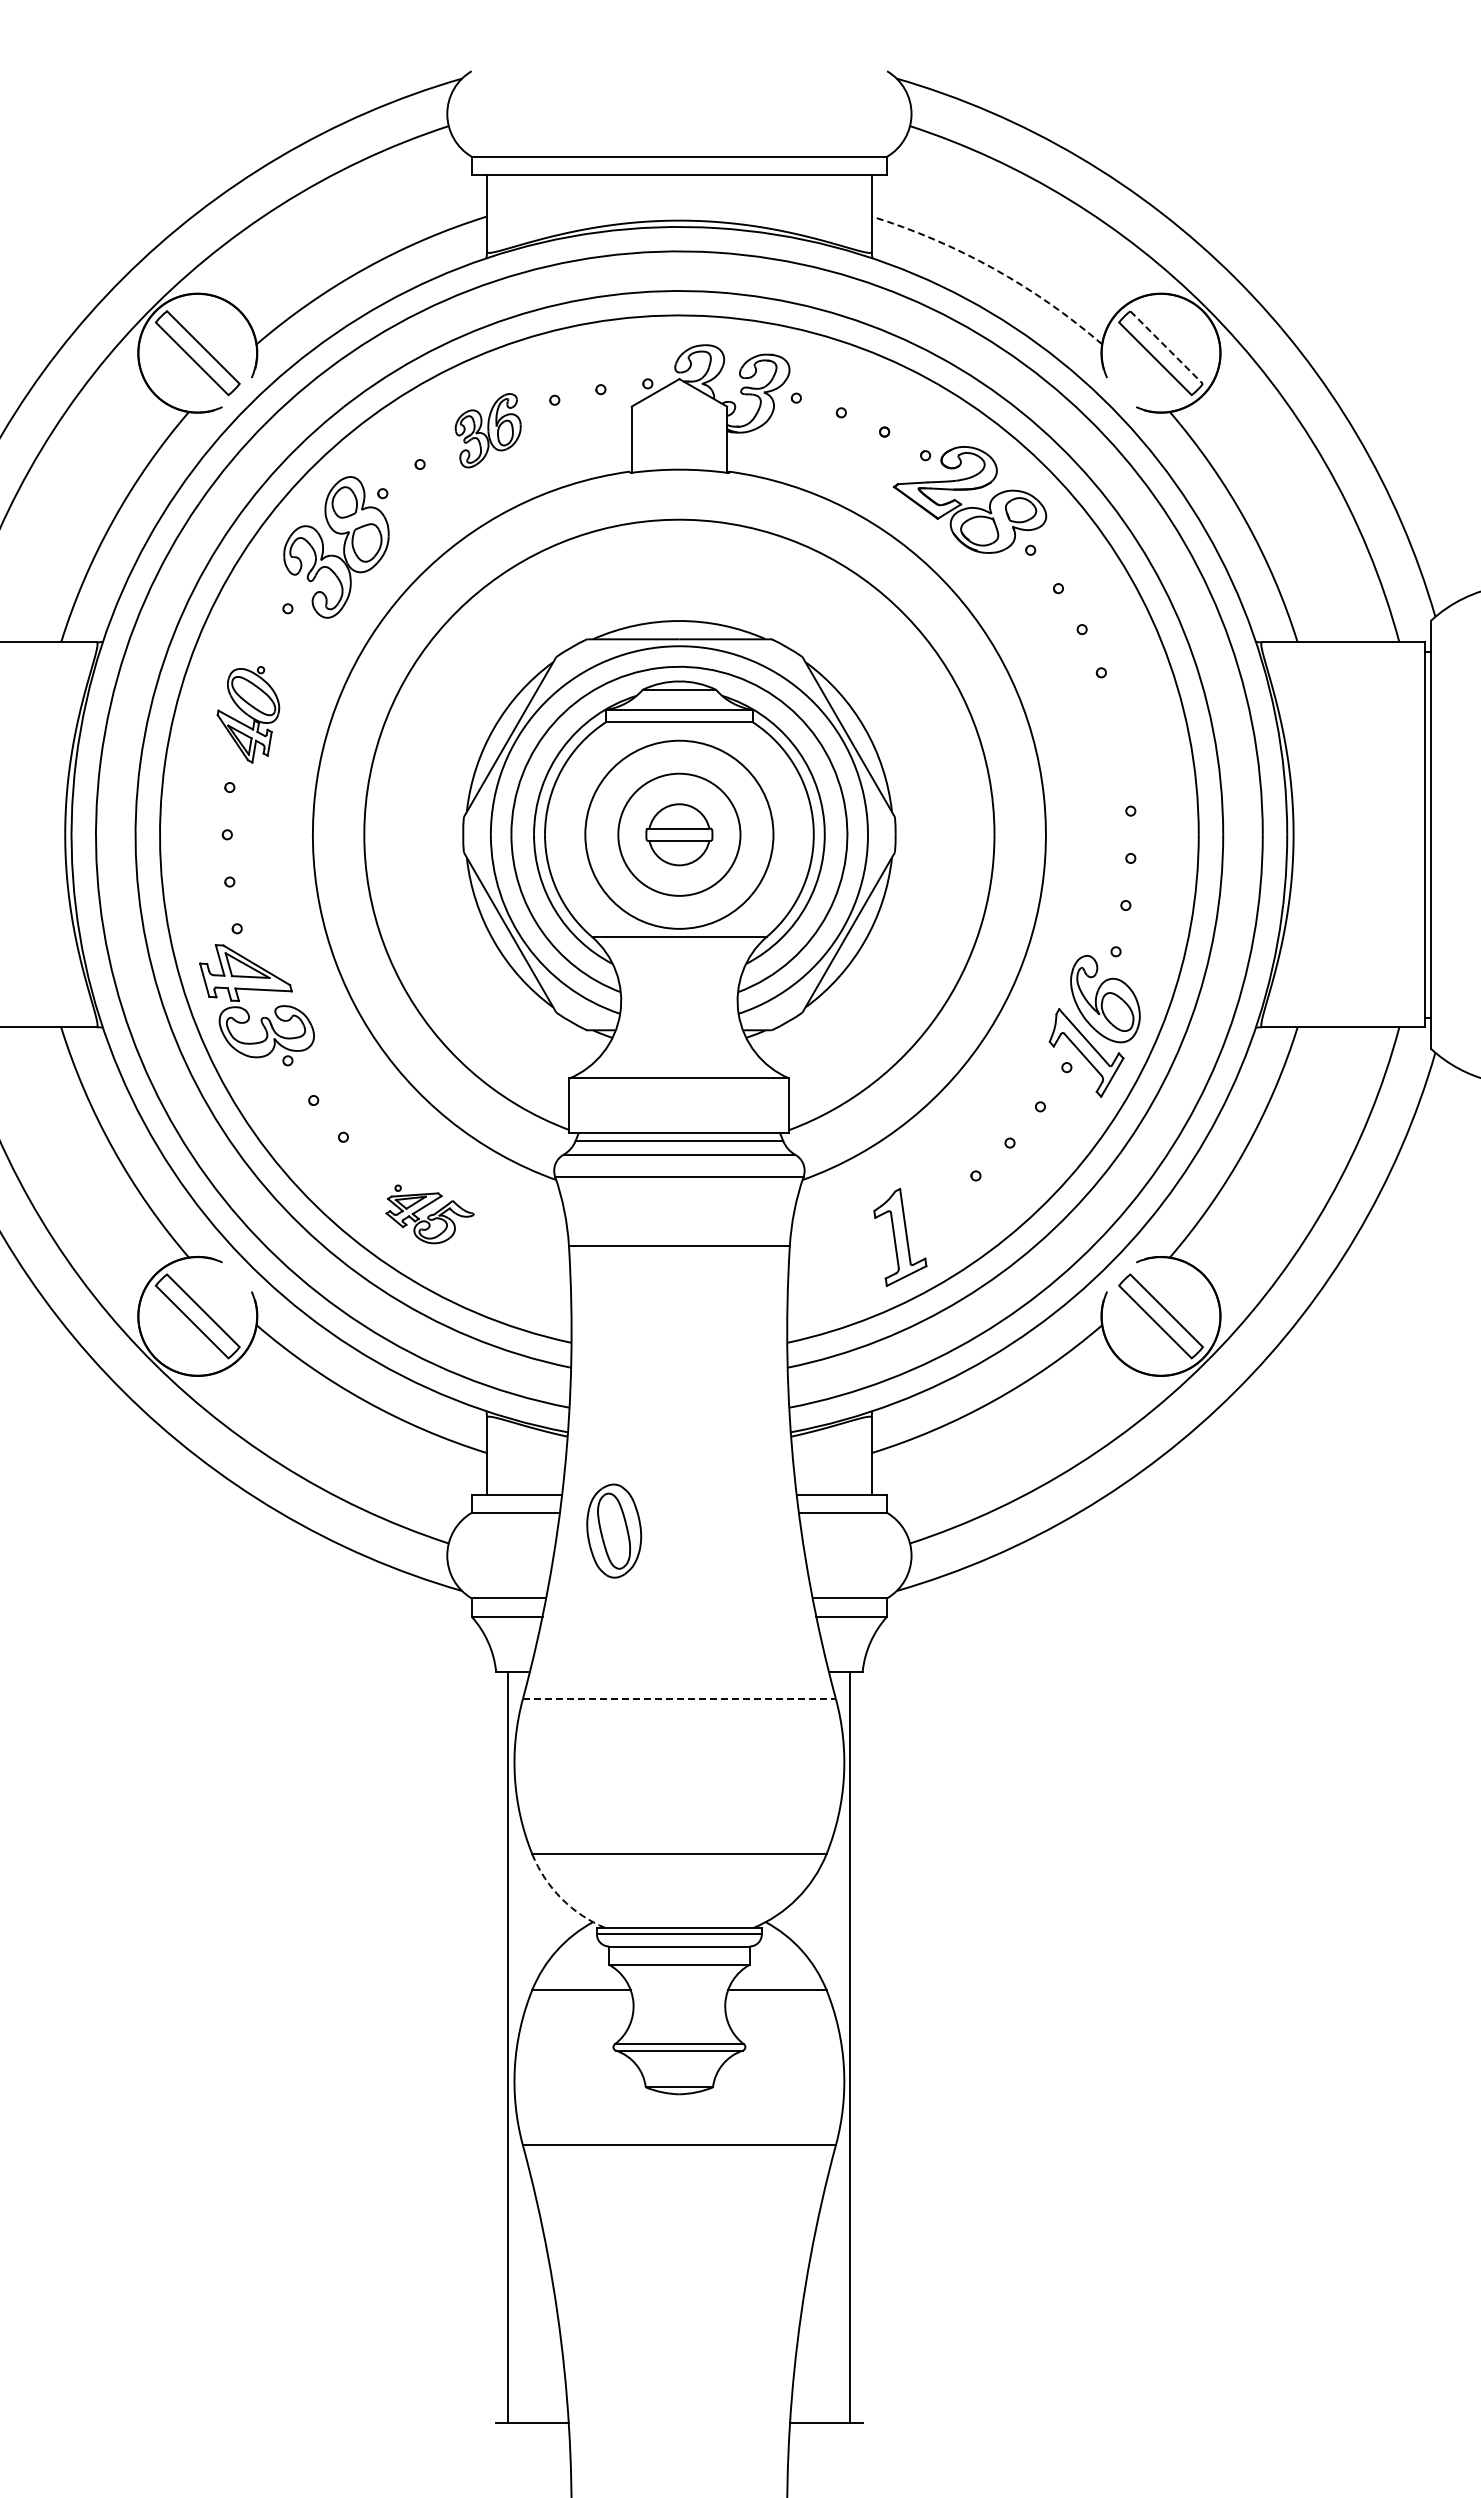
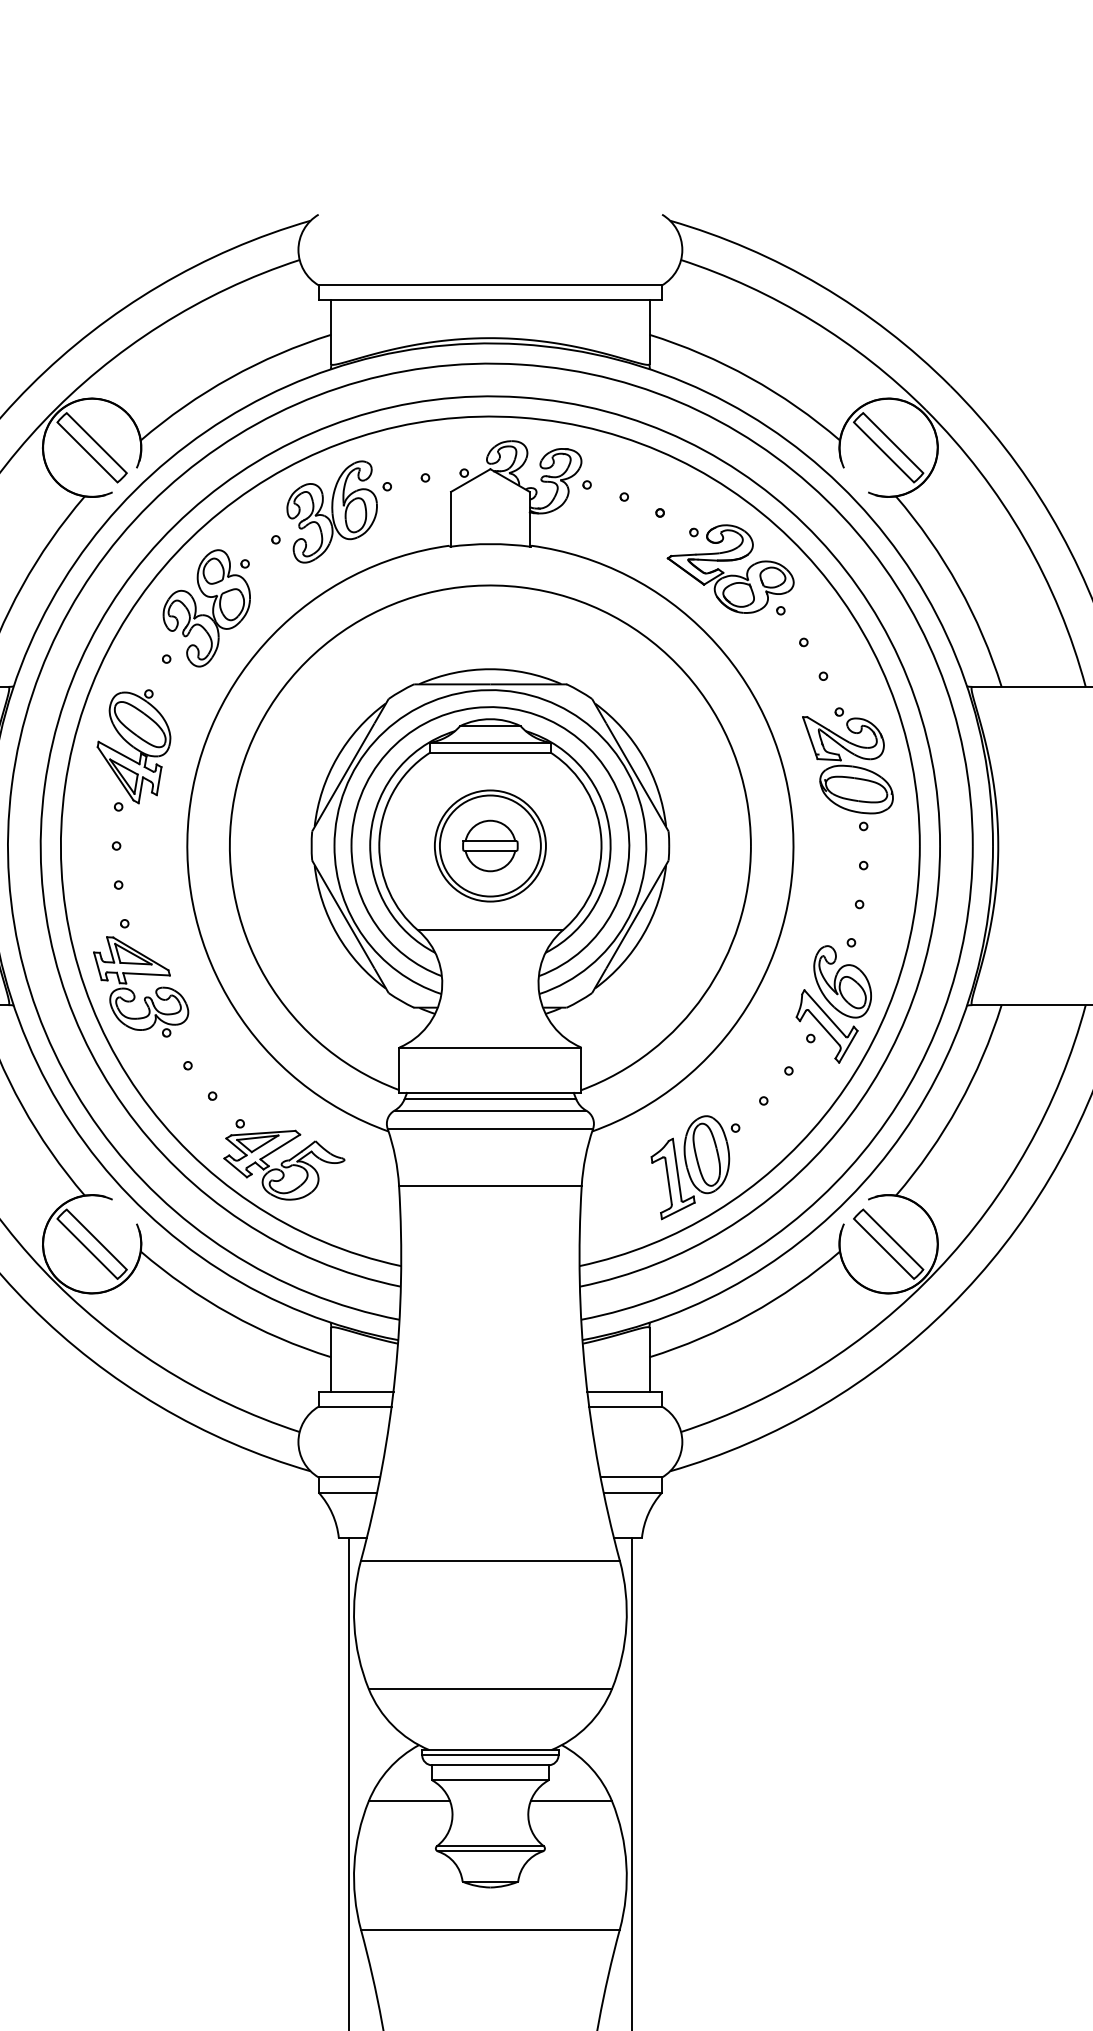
arc: (993, 268) -> (750, 377), dashed -> solid
line: (1167, 347) -> (894, 443), dashed -> solid
part: (488, 430) -> (332, 511), size x1.67
part: (248, 714) -> (134, 746), size x1.43
part: (1111, 736) -> (847, 764), added
circle: (679, 834) -> (490, 845), size x0.71
part: (429, 1214) -> (283, 1159), size x1.67
part: (614, 1530) -> (707, 1154), moved
line: (679, 1698) -> (490, 1560), dashed -> solid
arc: (561, 1898) -> (392, 1725), dashed -> solid

